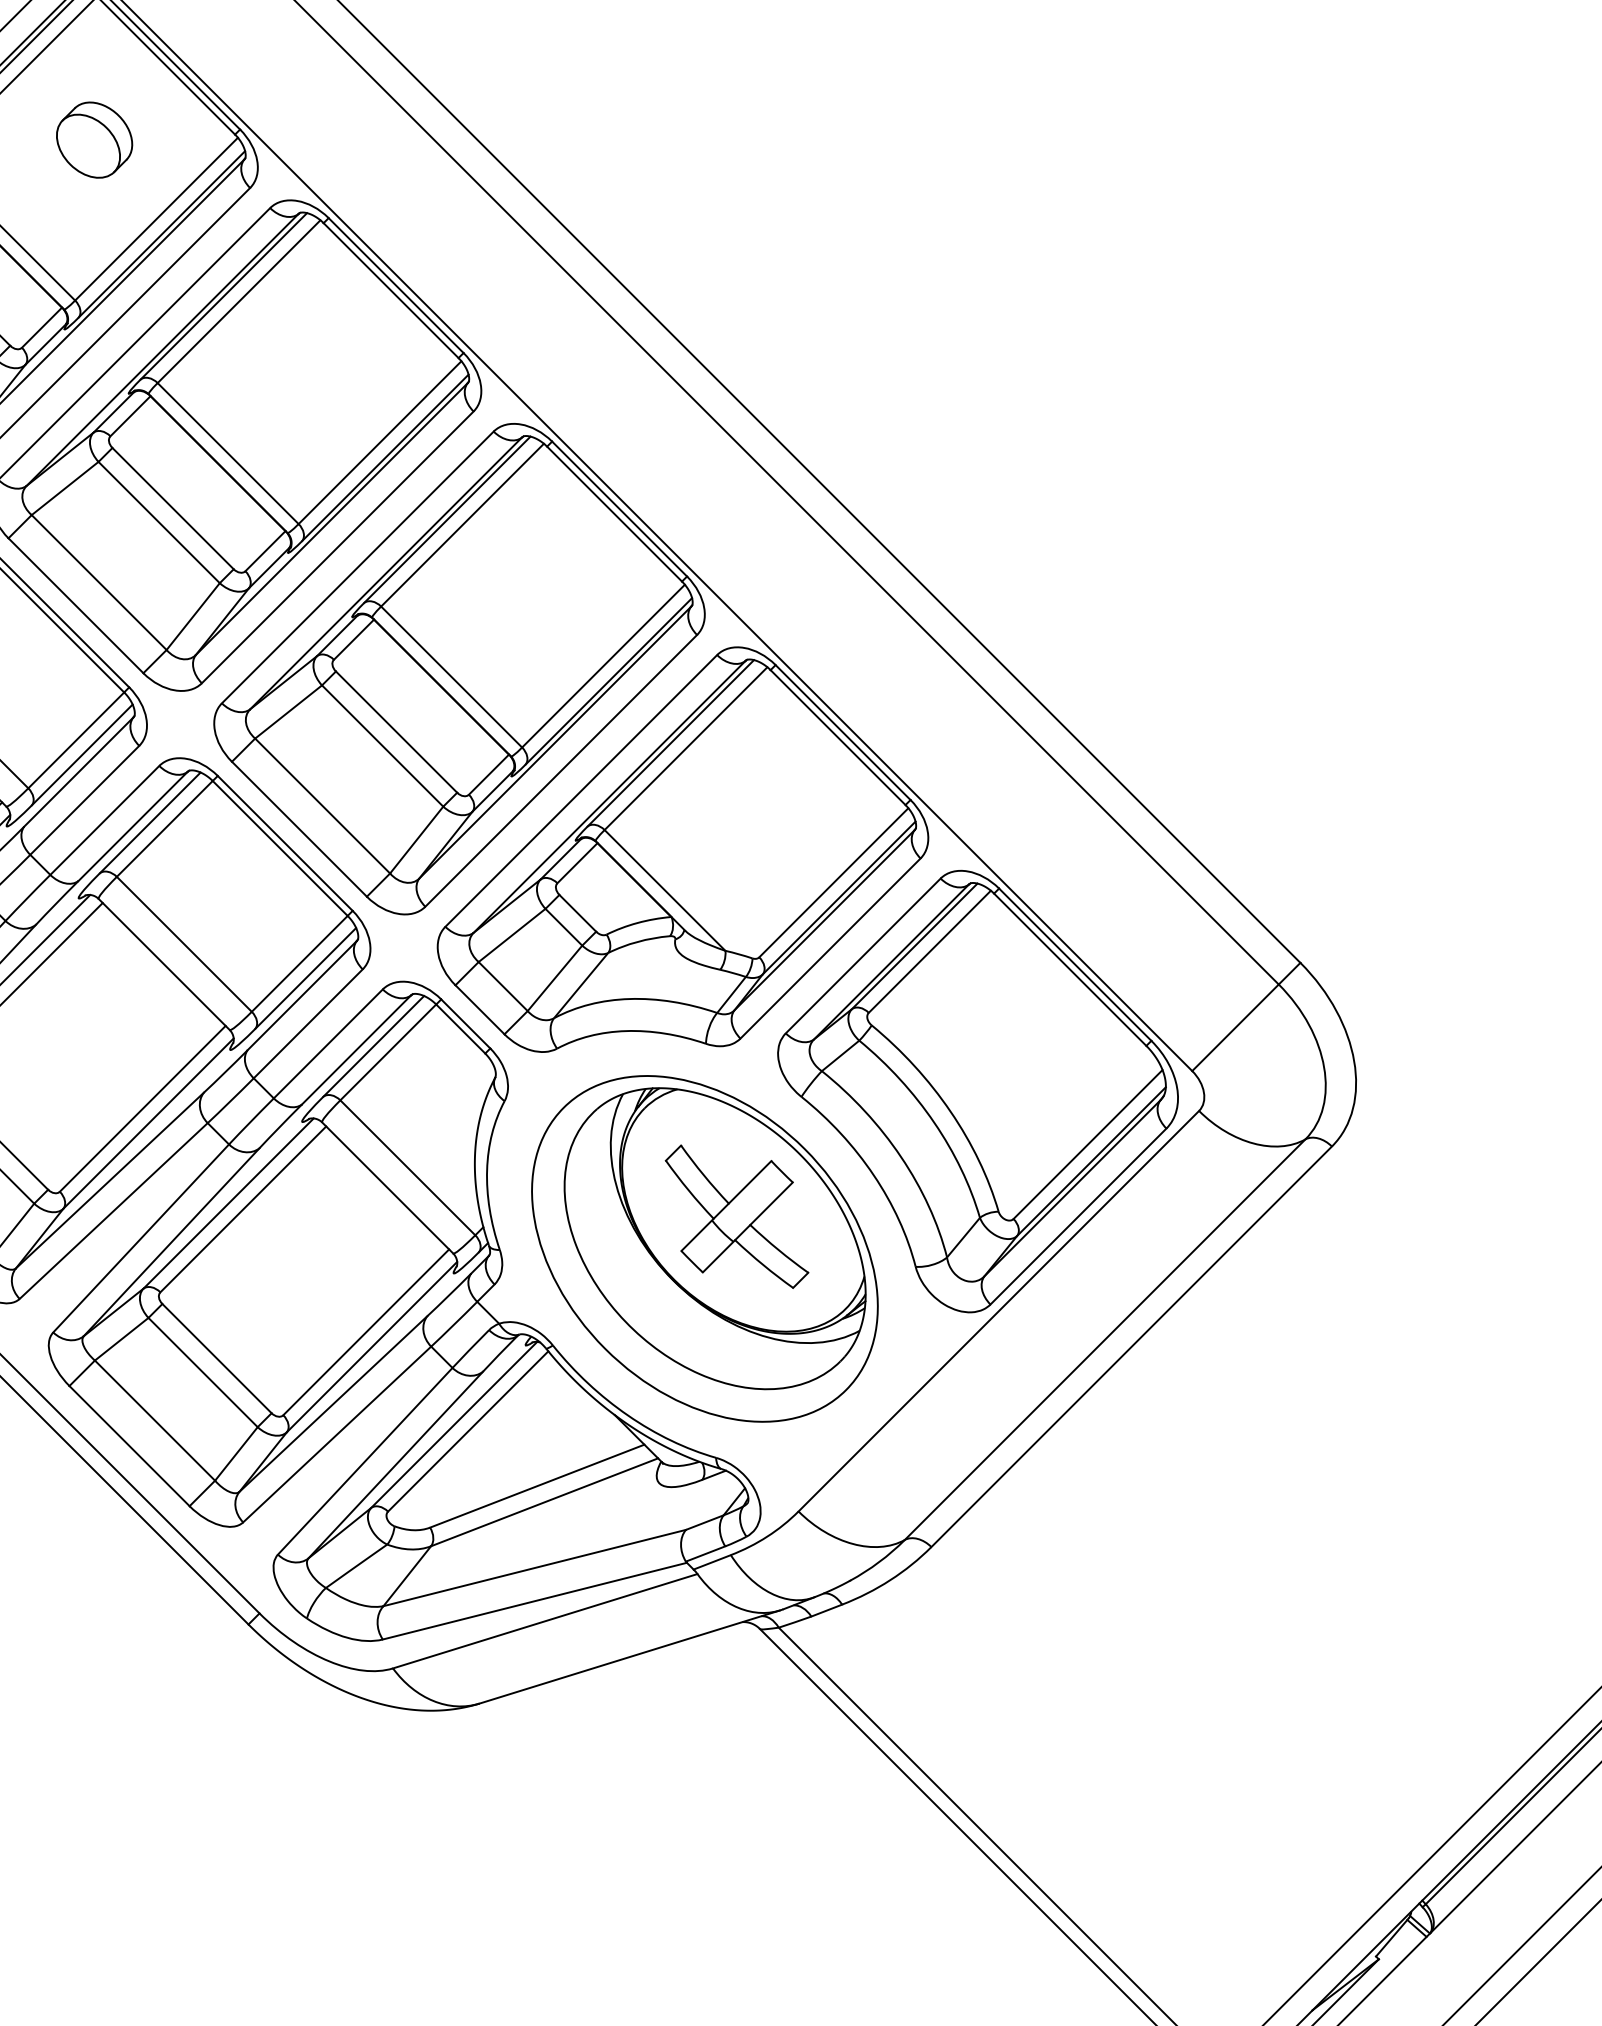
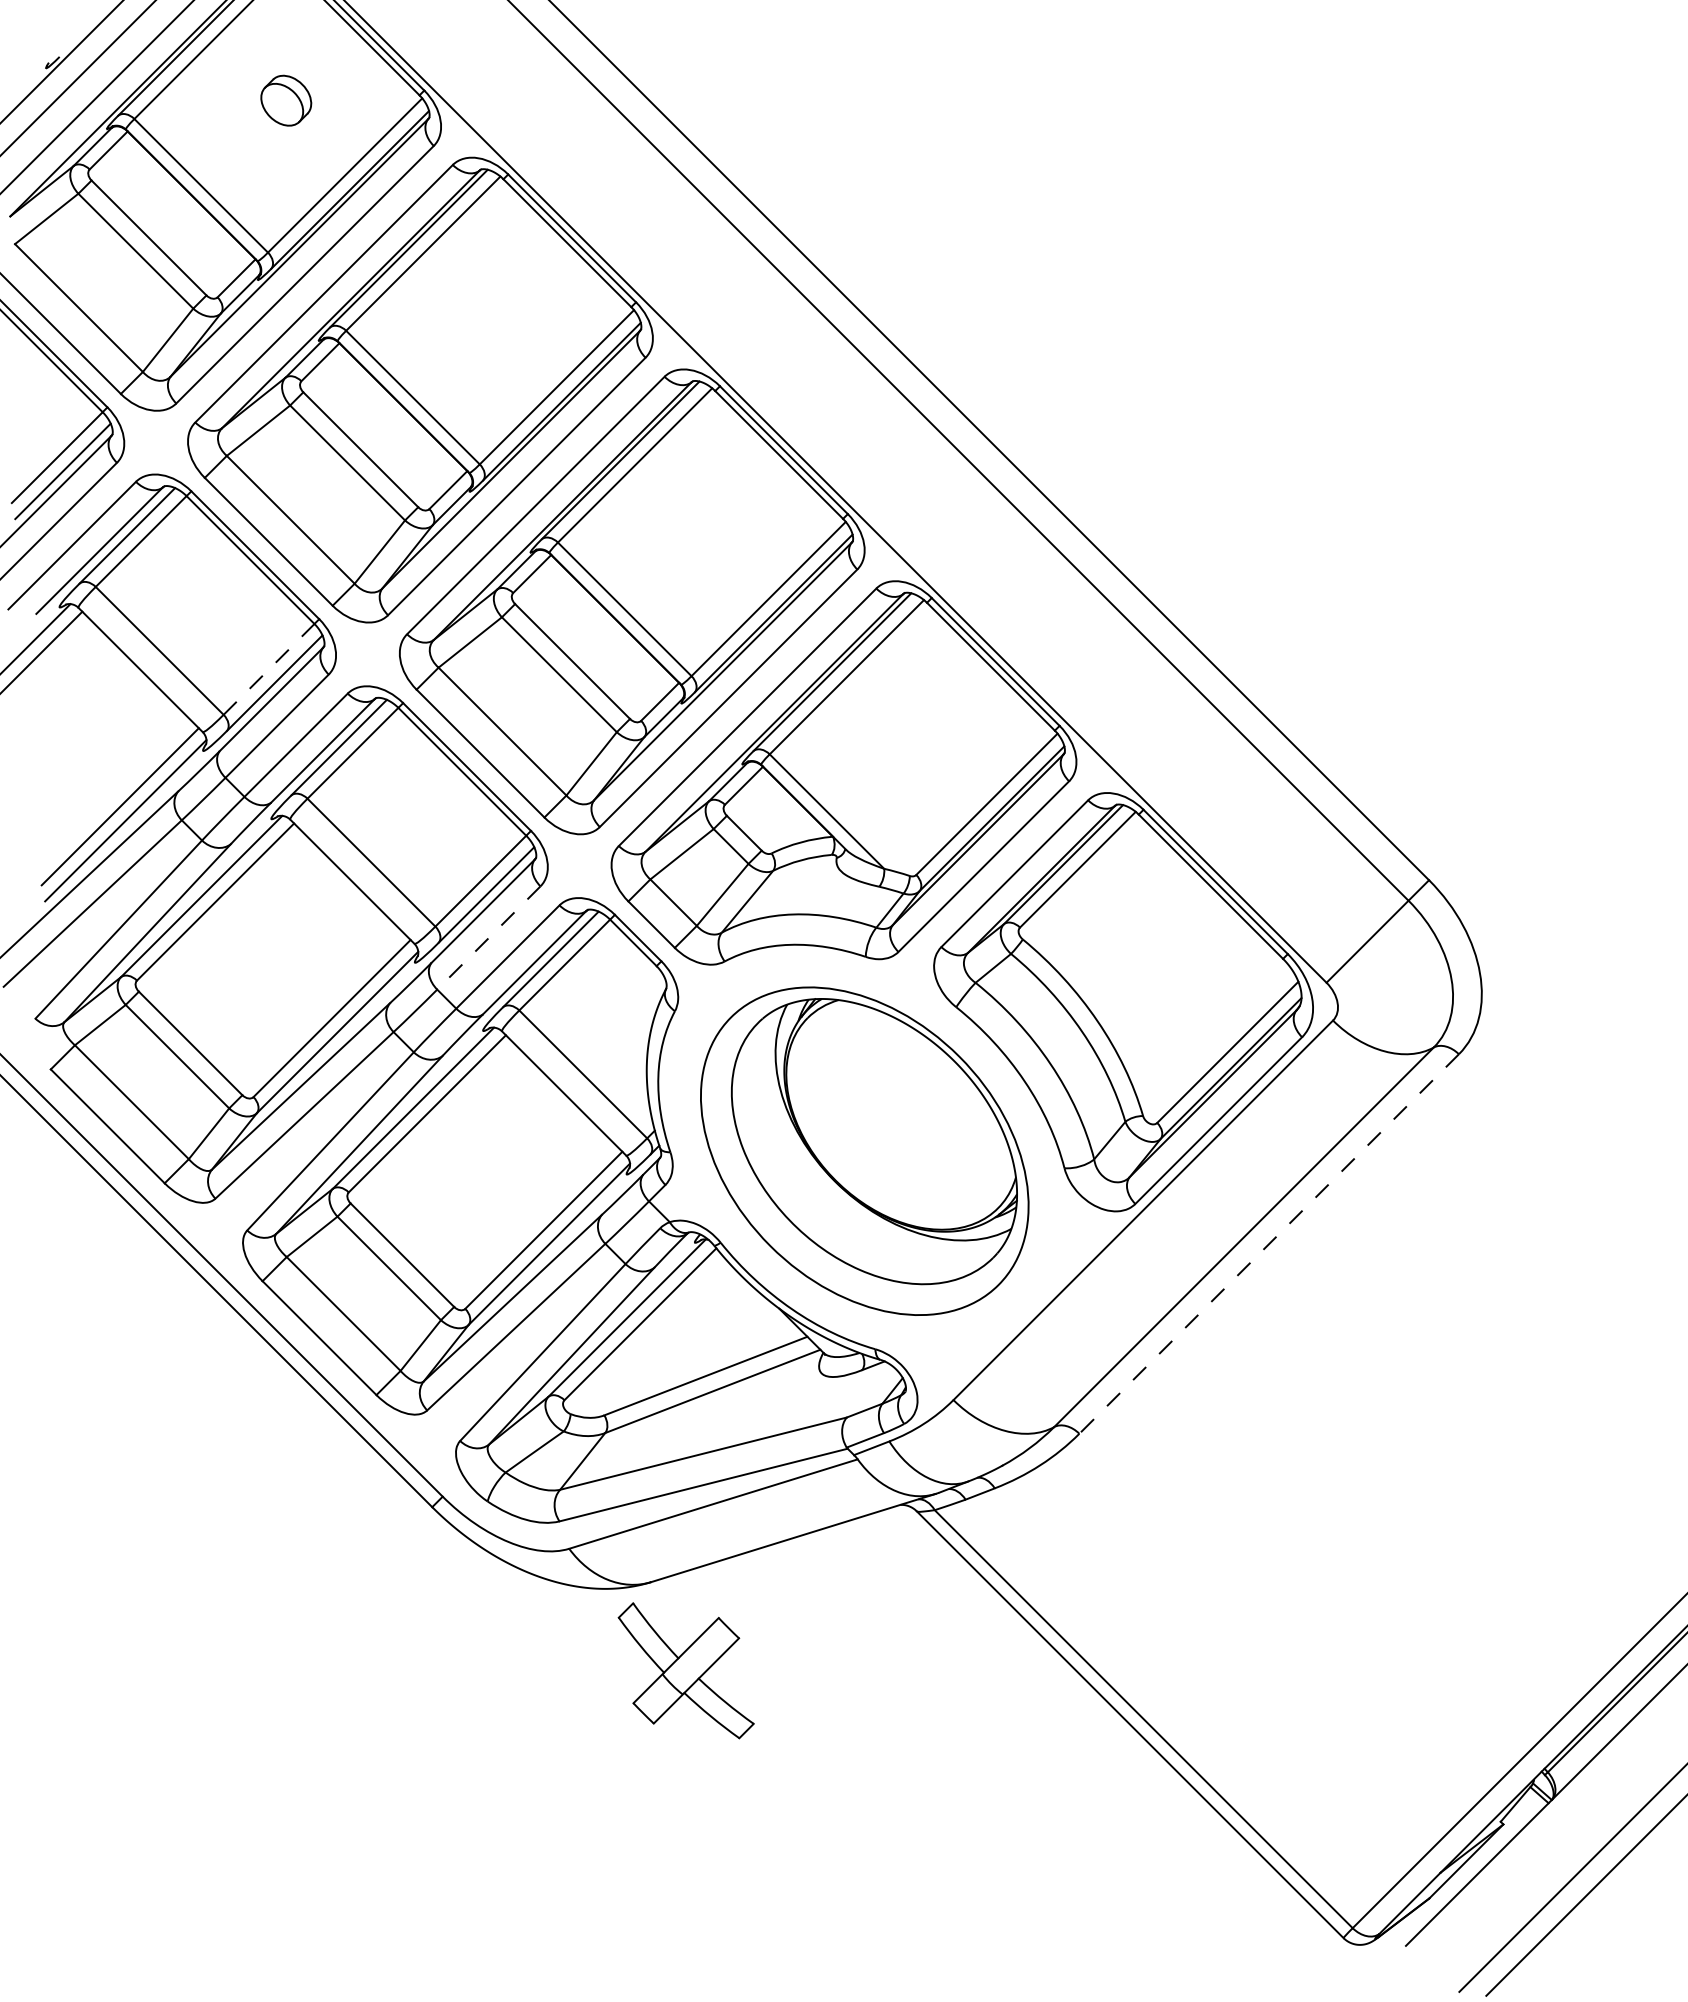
part: (93, 140) -> (285, 100), size x0.7
line: (76, 740) -> (269, 669), solid -> dashed
line: (307, 1024) -> (488, 938), solid -> dashed
part: (736, 1216) -> (685, 1670), moved
line: (1130, 1347) -> (1268, 1244), solid -> dashed

